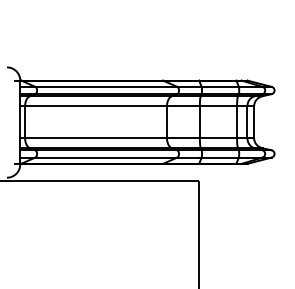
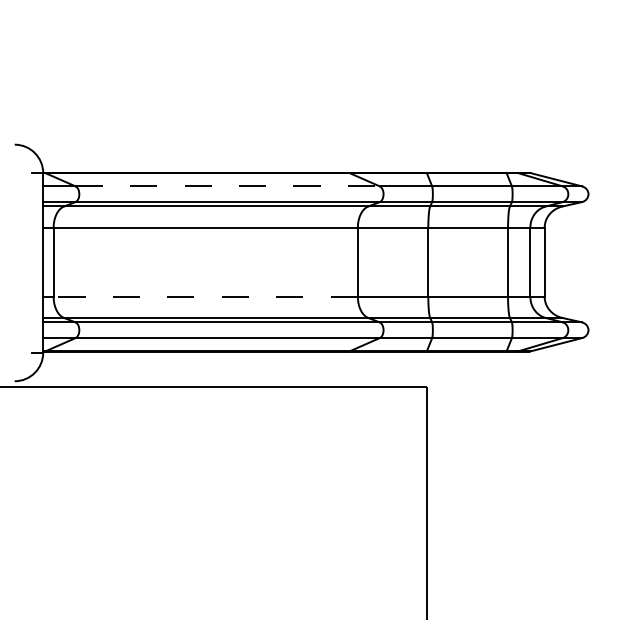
line: (106, 86) -> (228, 185), solid -> dashed
line: (96, 138) -> (206, 297), solid -> dashed

